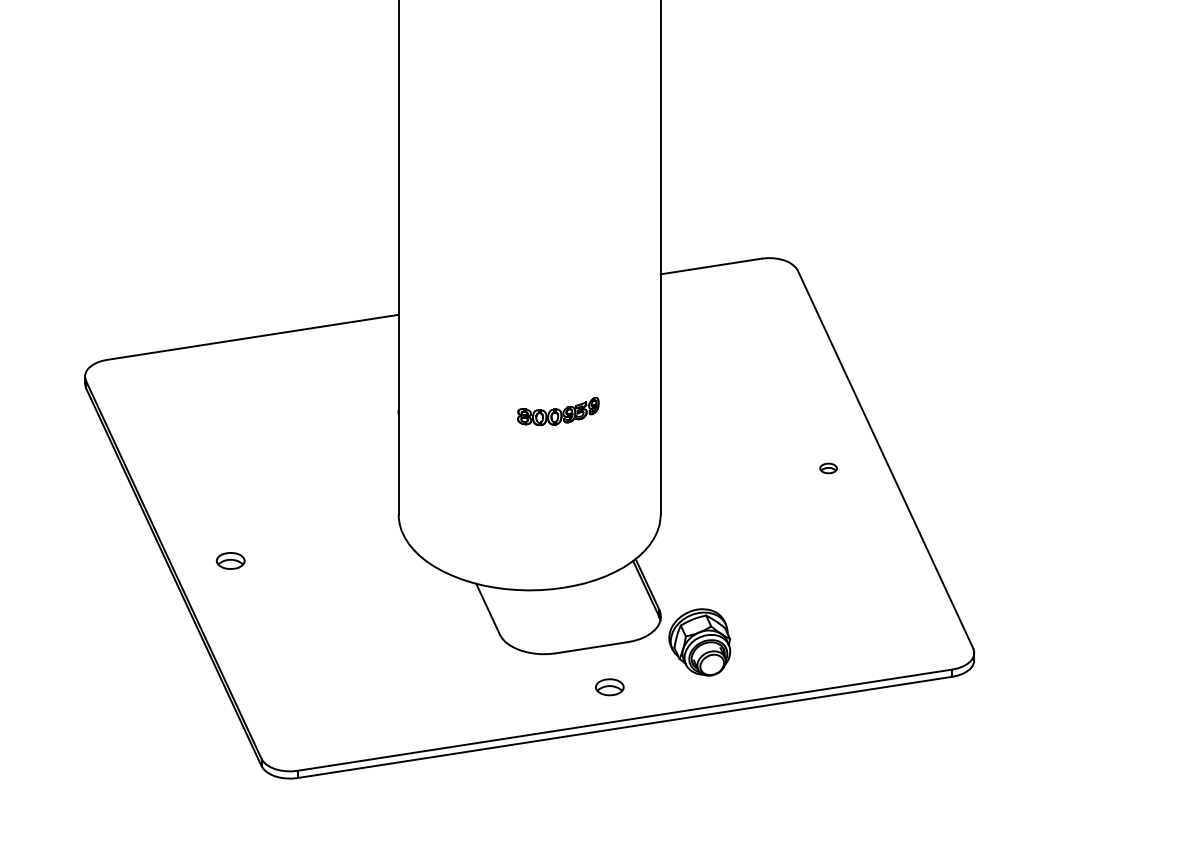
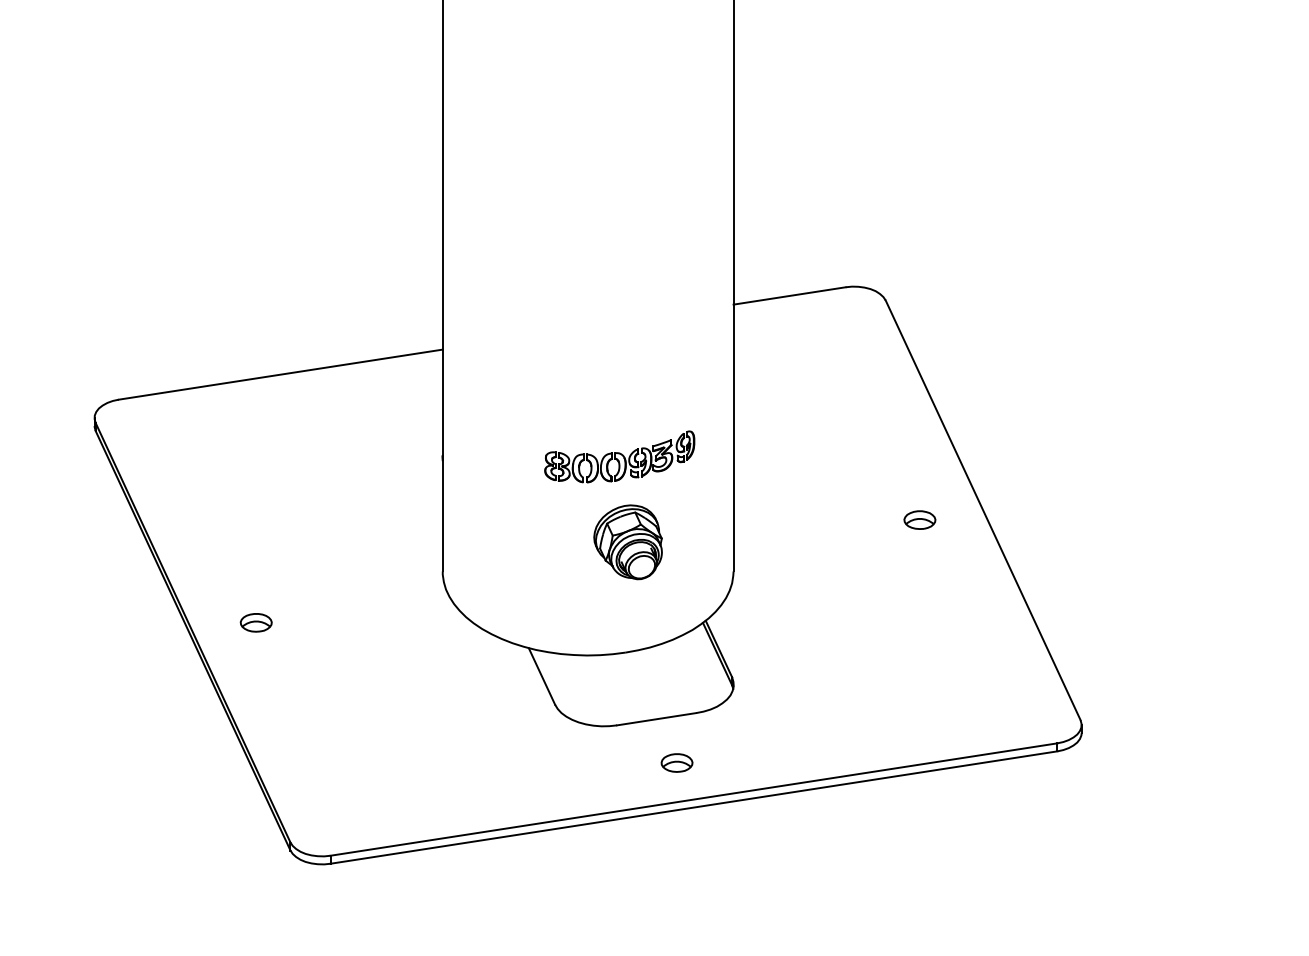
part: (558, 411) -> (620, 456), size x1.67
part: (828, 468) -> (919, 520), size x1.67
part: (699, 642) -> (627, 542), moved

